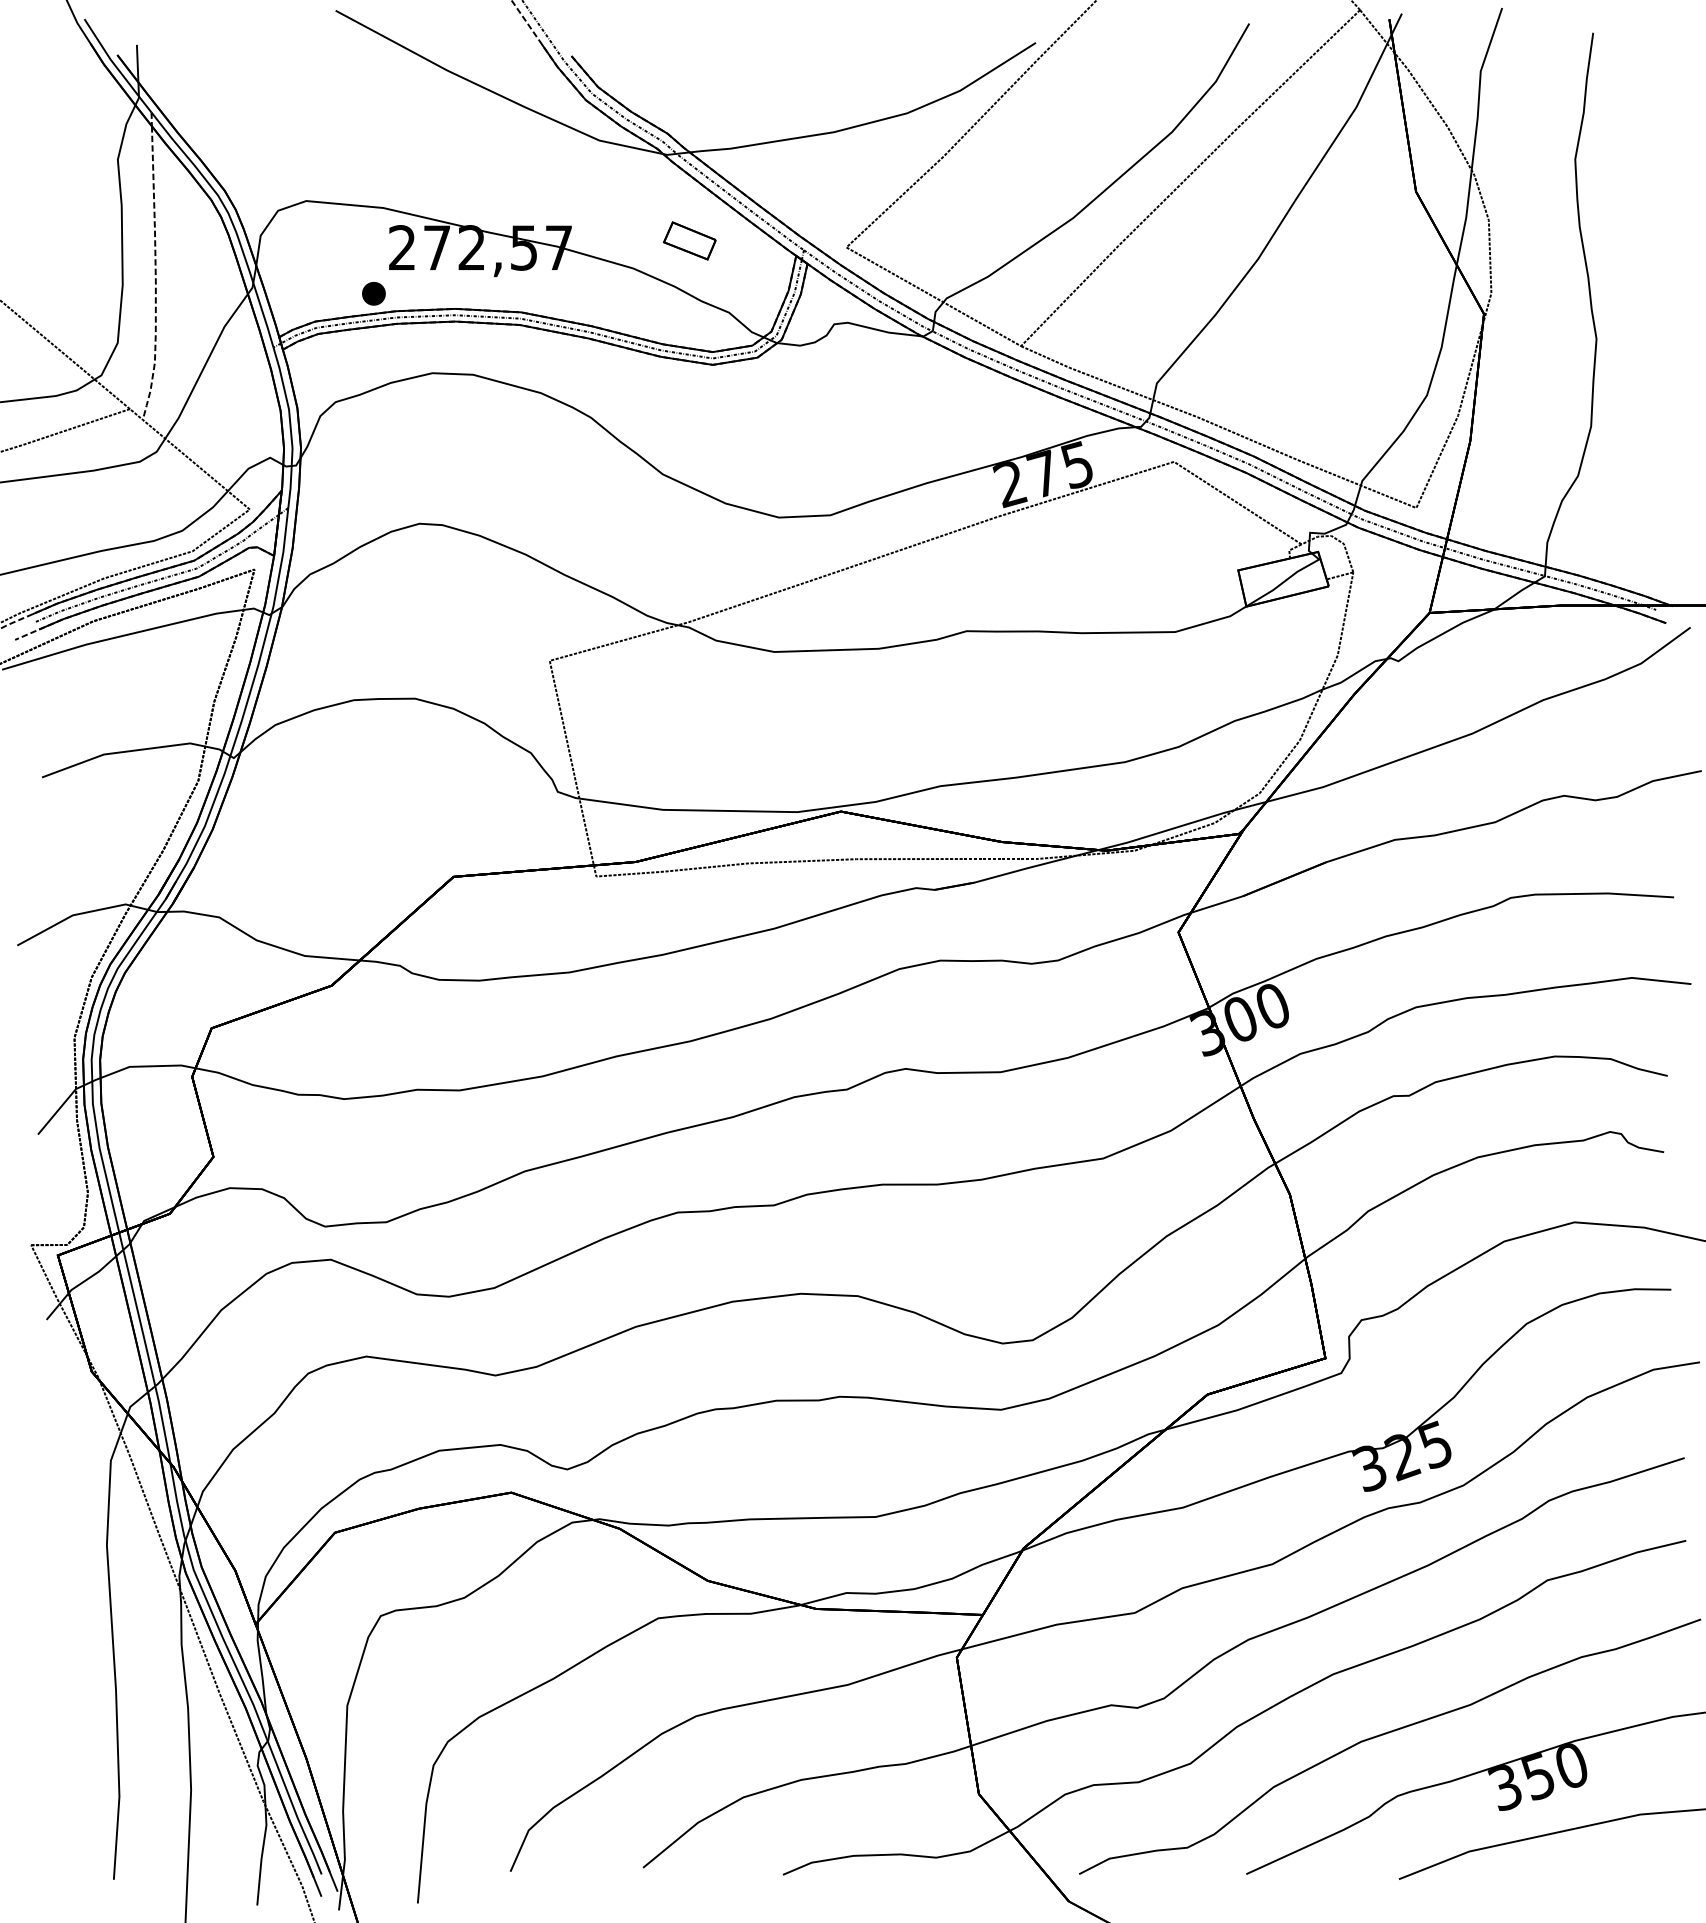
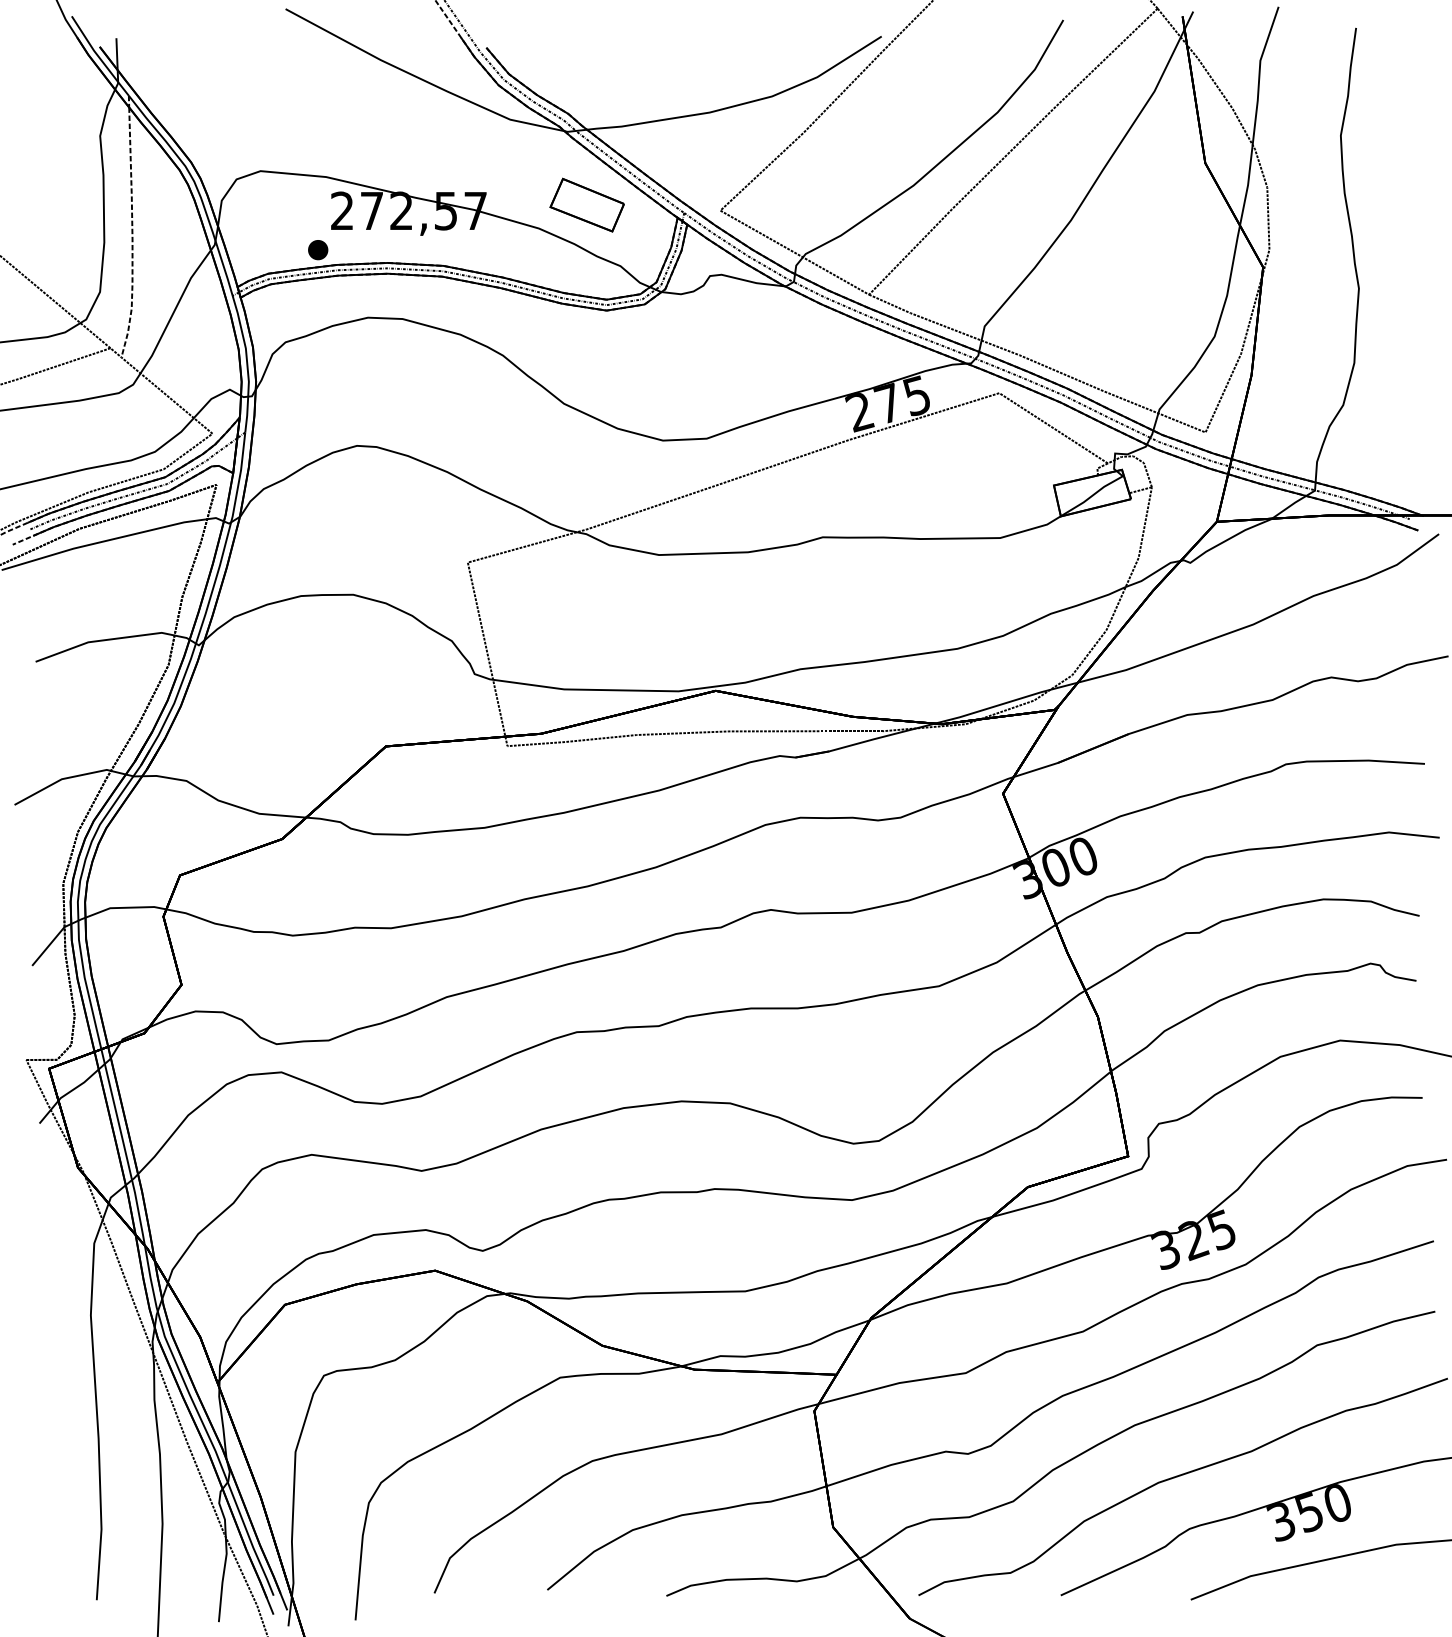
part: (689, 240) -> (586, 204), size x1.67

